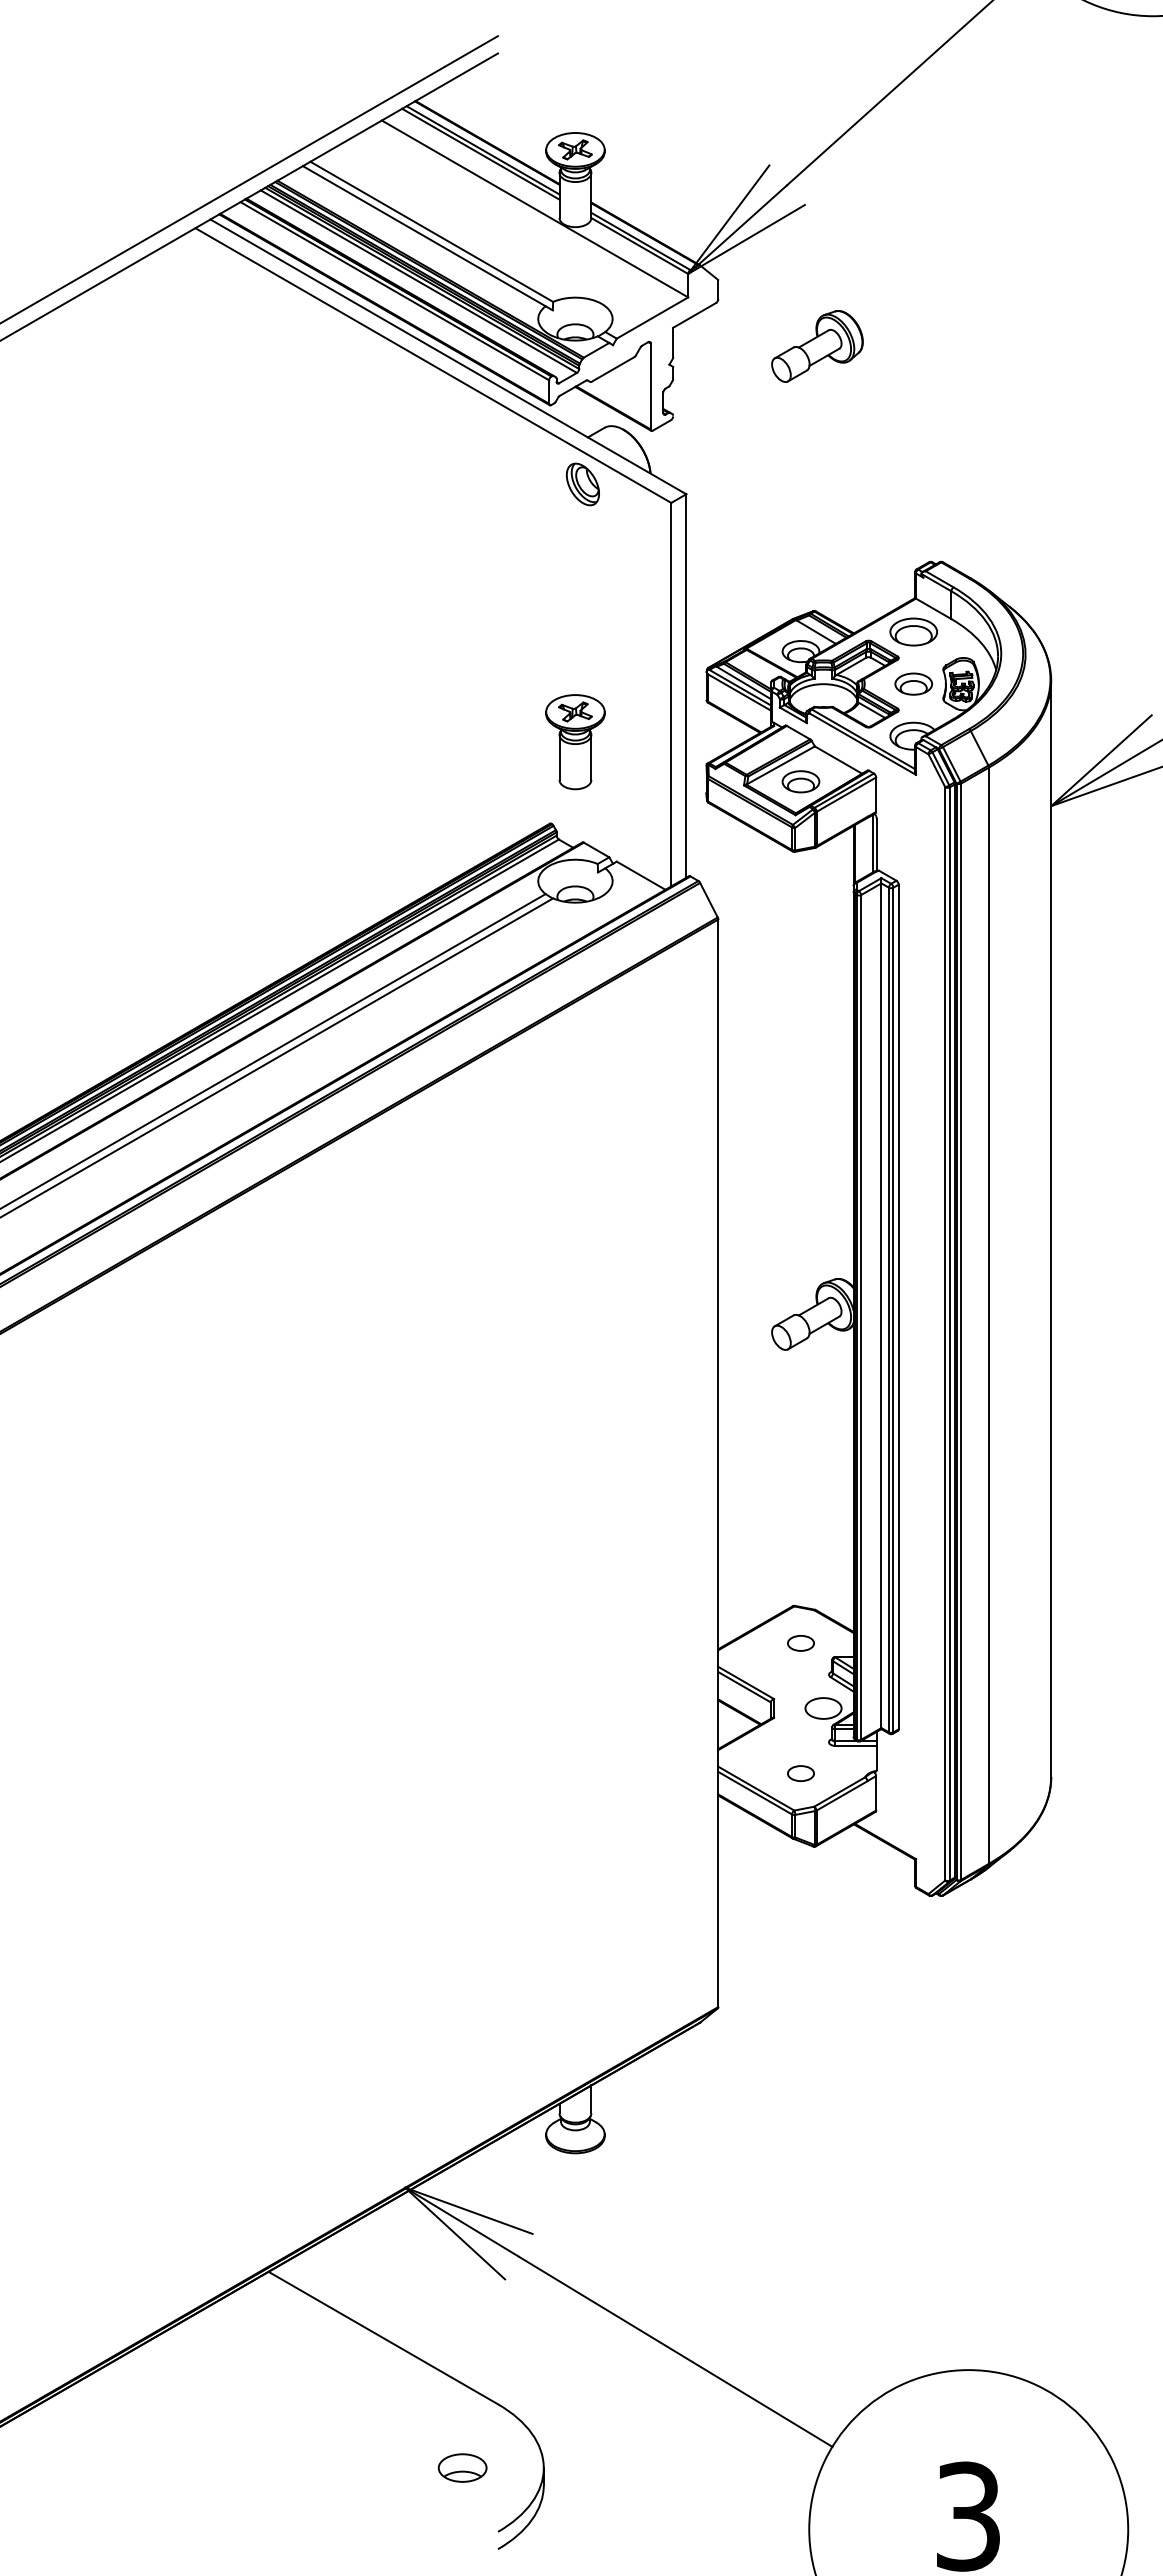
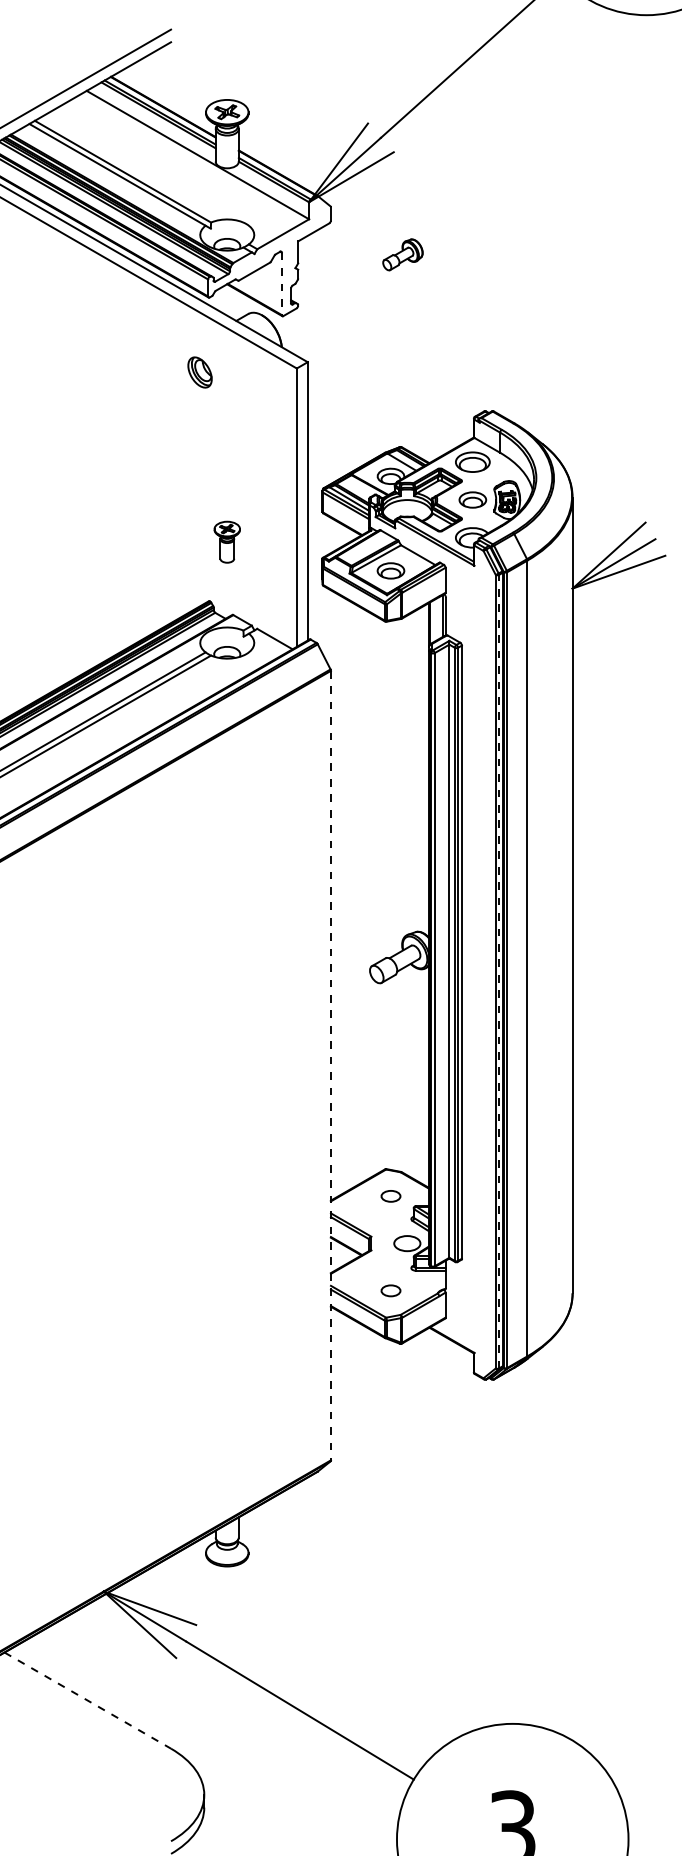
part: (817, 346) -> (402, 254), size x0.6
line: (650, 386) -> (281, 283), solid -> dashed
part: (582, 484) -> (199, 372), moved
part: (575, 742) -> (227, 542), size x0.6
line: (949, 1333) -> (498, 971), solid -> dashed
line: (718, 1463) -> (331, 1065), solid -> dashed
line: (383, 2338) -> (87, 1700), solid -> dashed
part: (462, 2467) -> (145, 1794), removed

